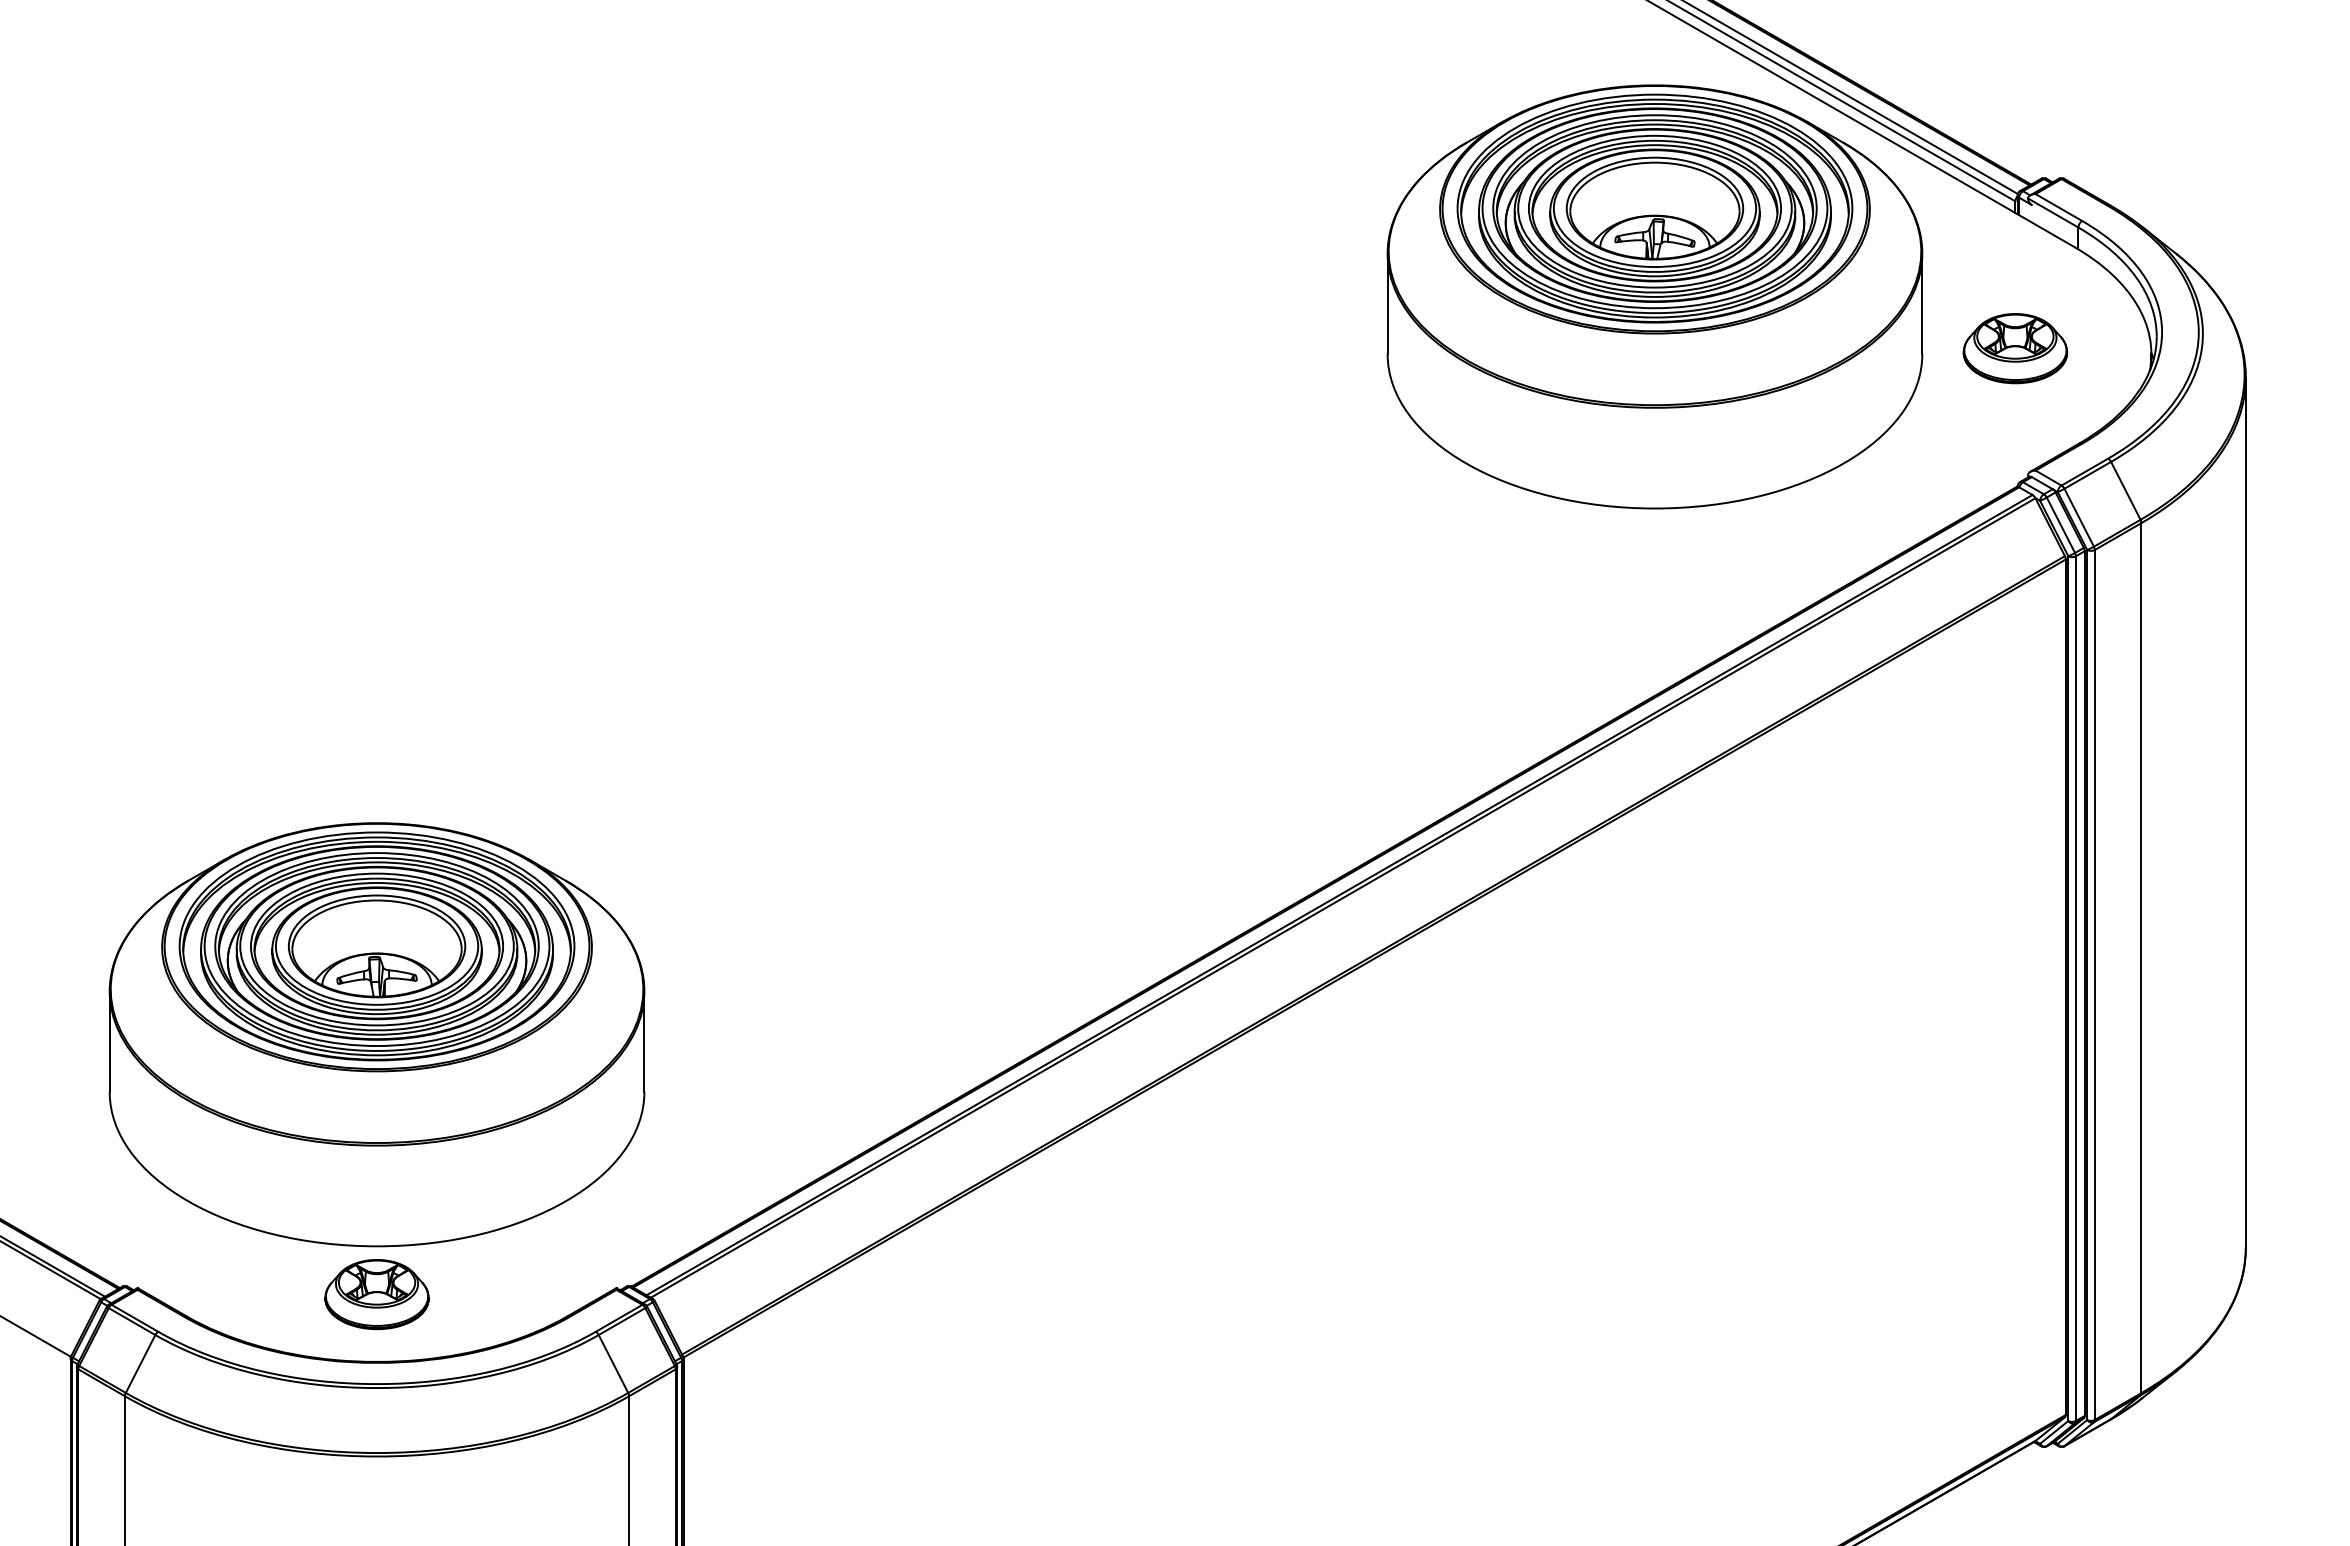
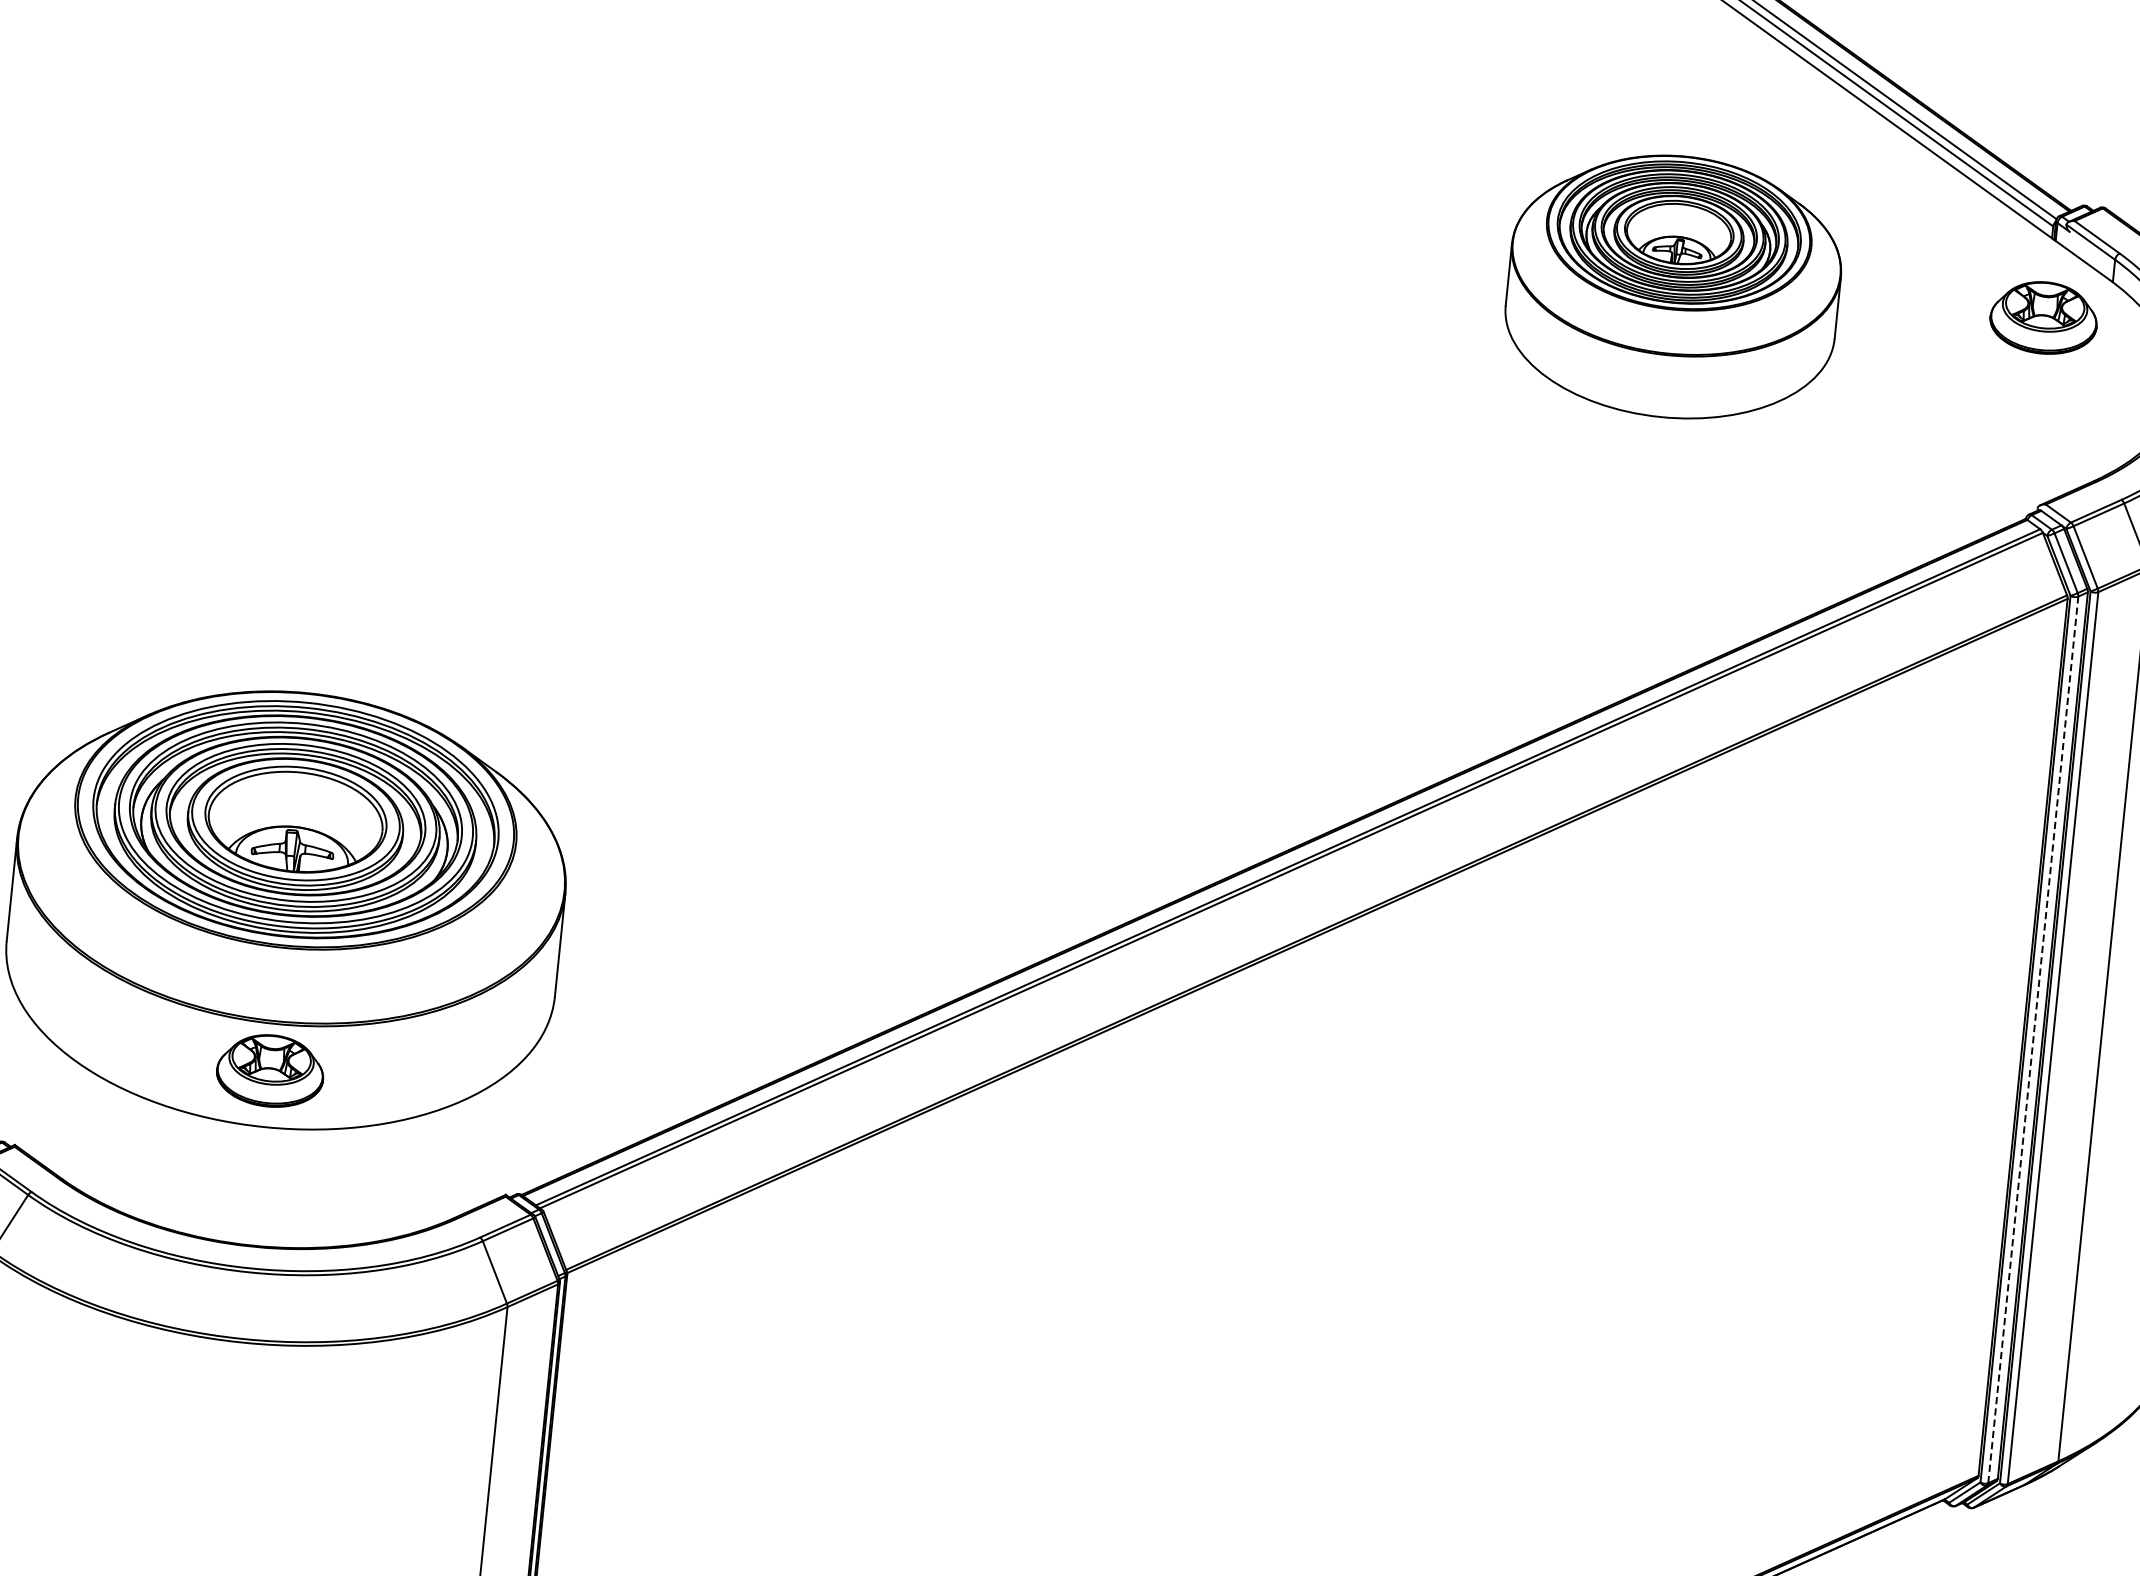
part: (1654, 296) -> (1673, 286), size x0.6
part: (2015, 348) -> (2044, 317), moved
line: (2075, 988) -> (2032, 1039), solid -> dashed
part: (376, 1294) -> (269, 1070), moved

